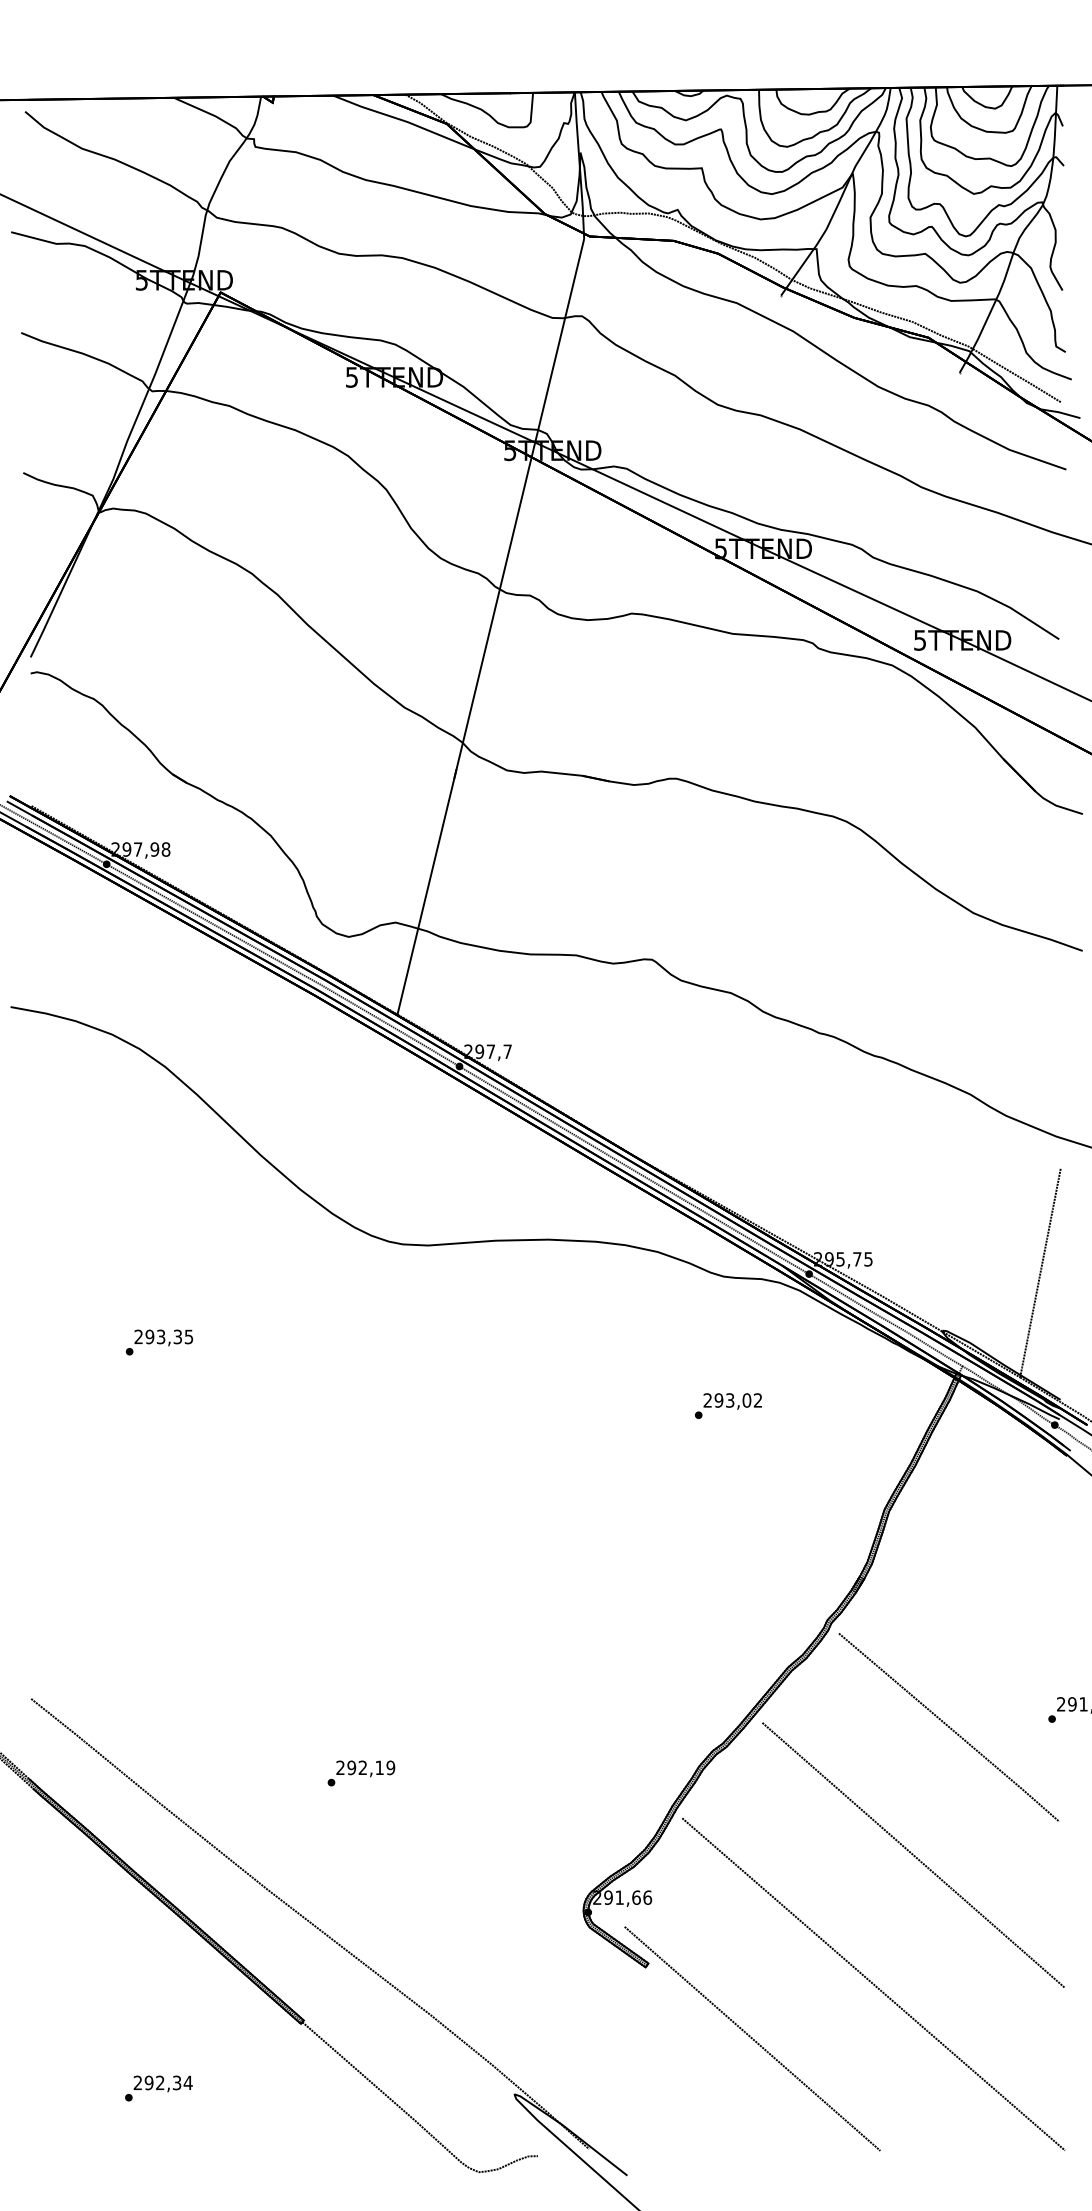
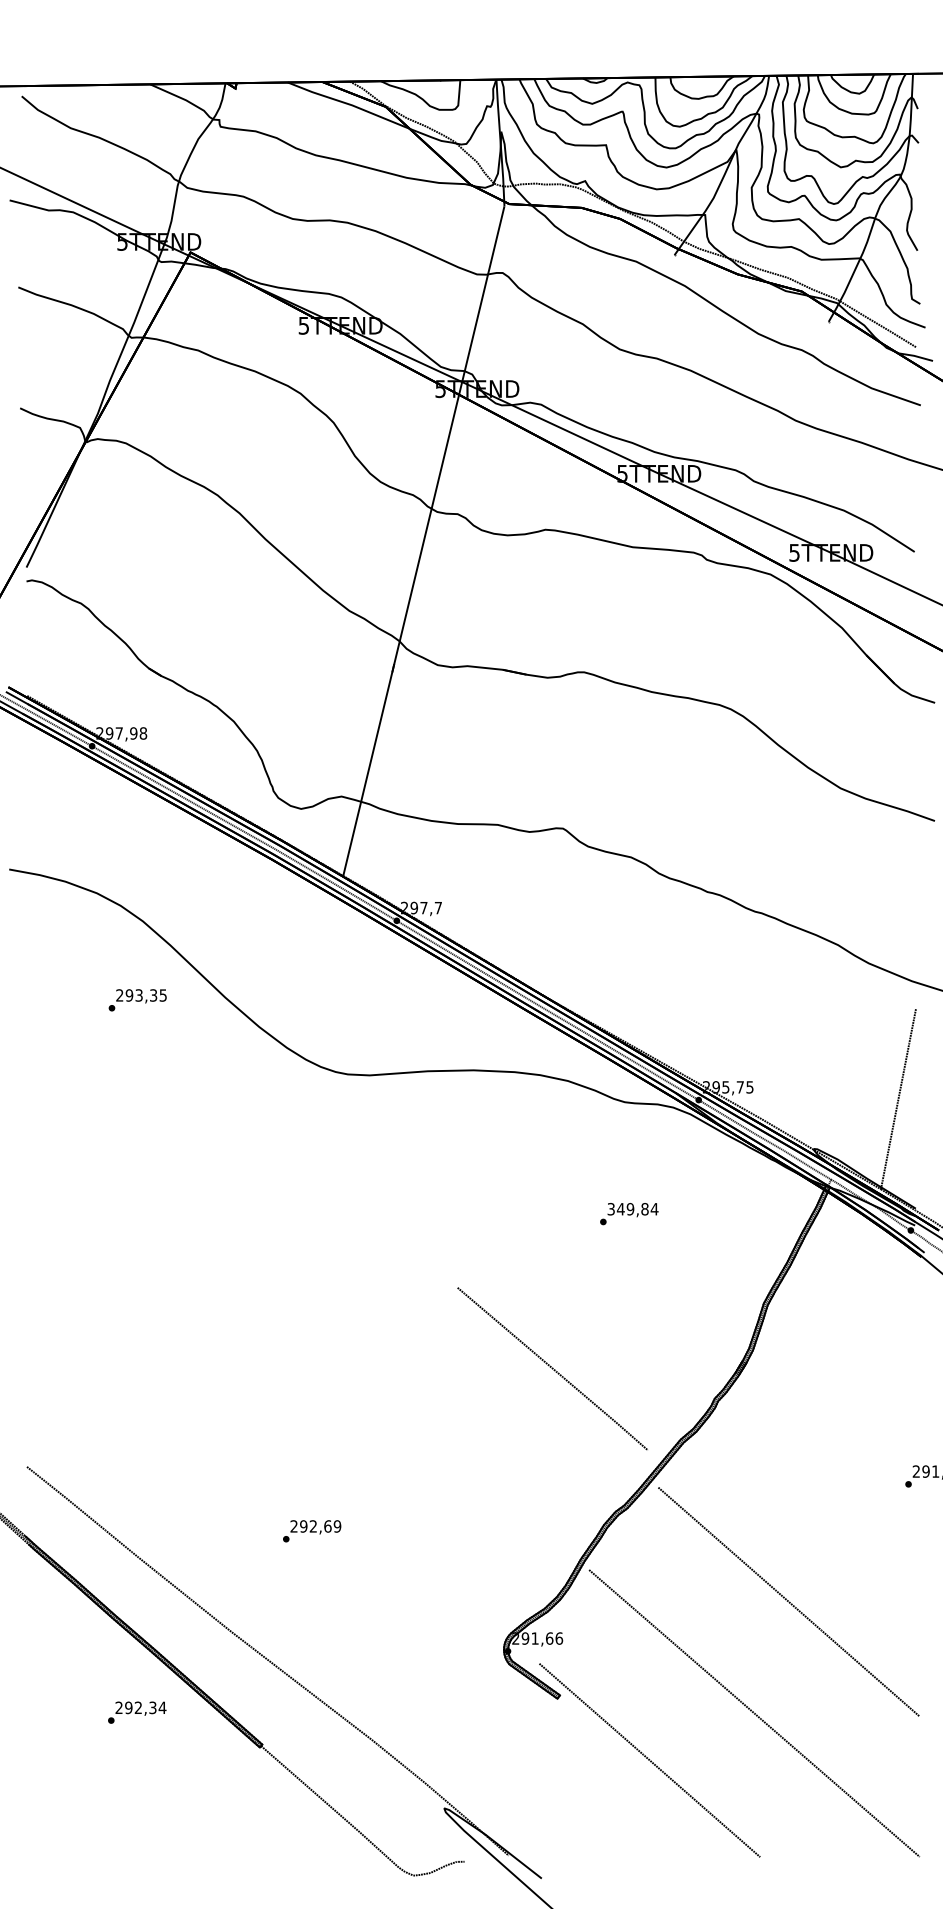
text: (159, 1342) -> (137, 1000), moved
text: (732, 1400) -> (632, 1209), 293,02 -> 349,84
curve: (948, 1727) -> (552, 1368), moved
text: (379, 1767) -> (327, 1526), 292,19 -> 292,69
text: (158, 2088) -> (136, 1712), moved

